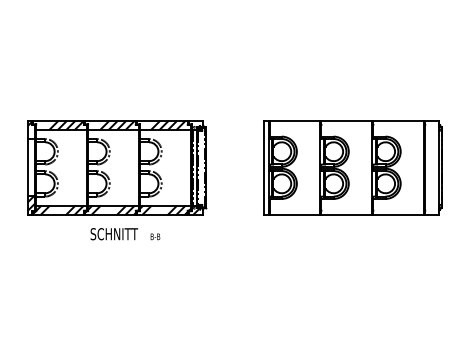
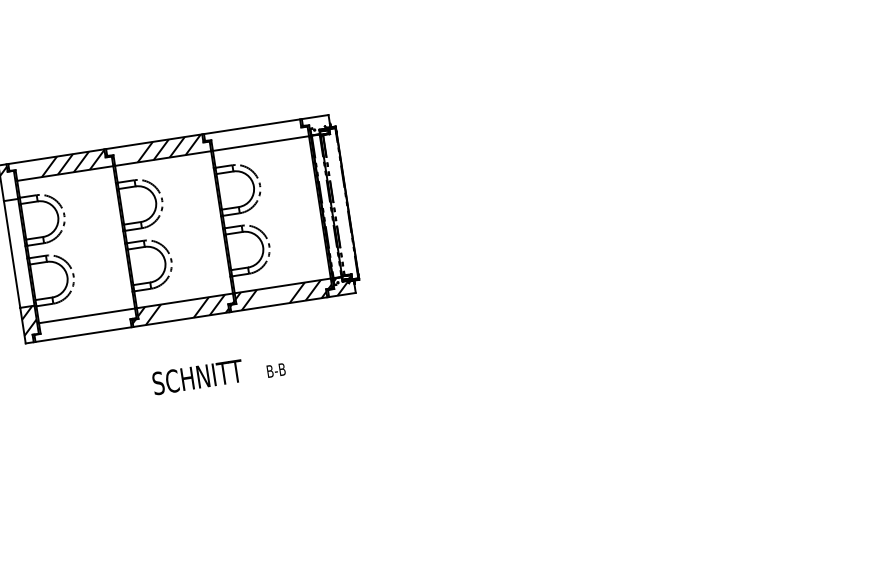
hatch: (168, 125) -> (265, 134), removed
part: (352, 167) -> (624, 160), removed
hatch: (57, 209) -> (80, 324), removed
text: (125, 234) -> (219, 374), moved

